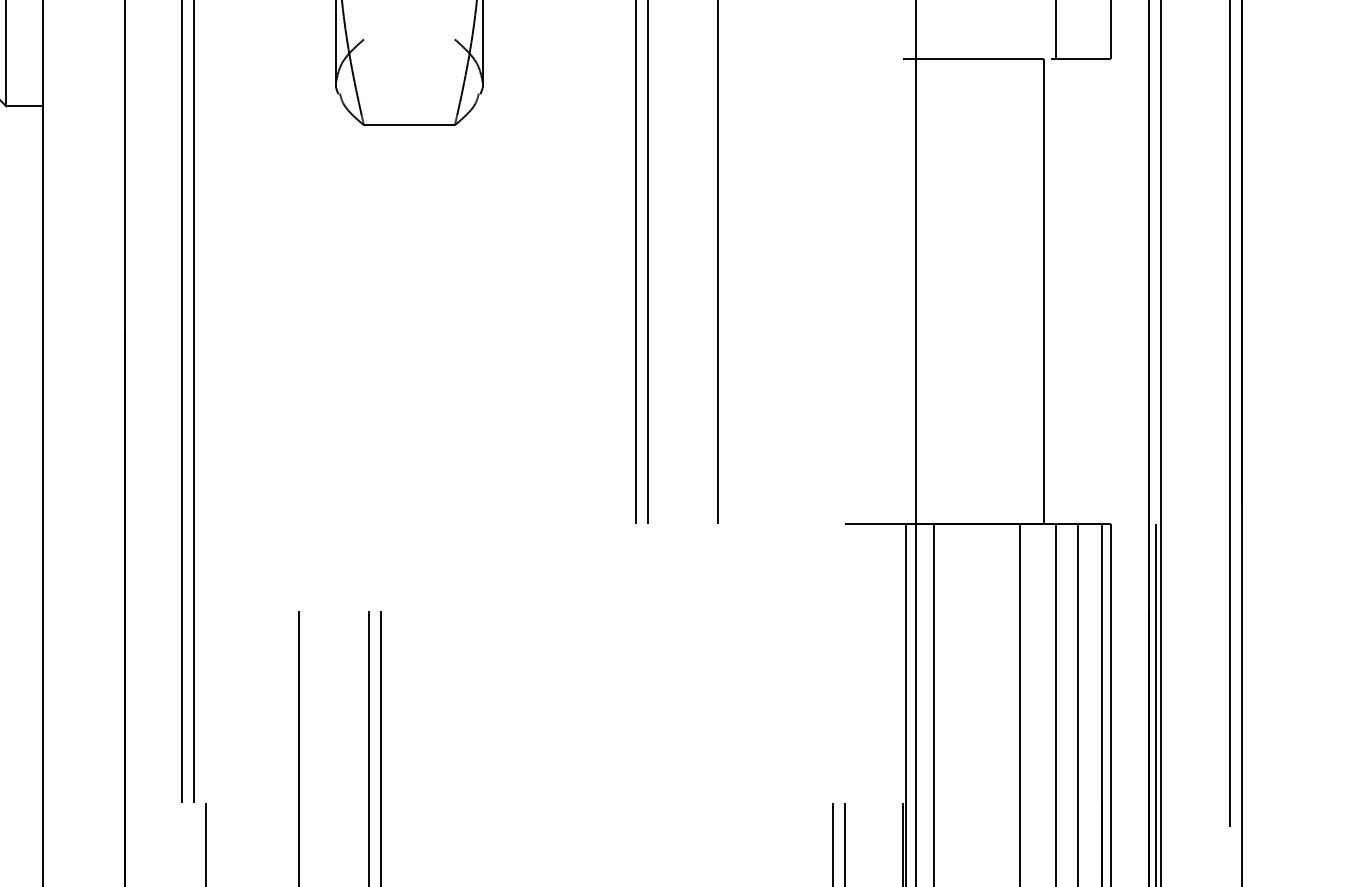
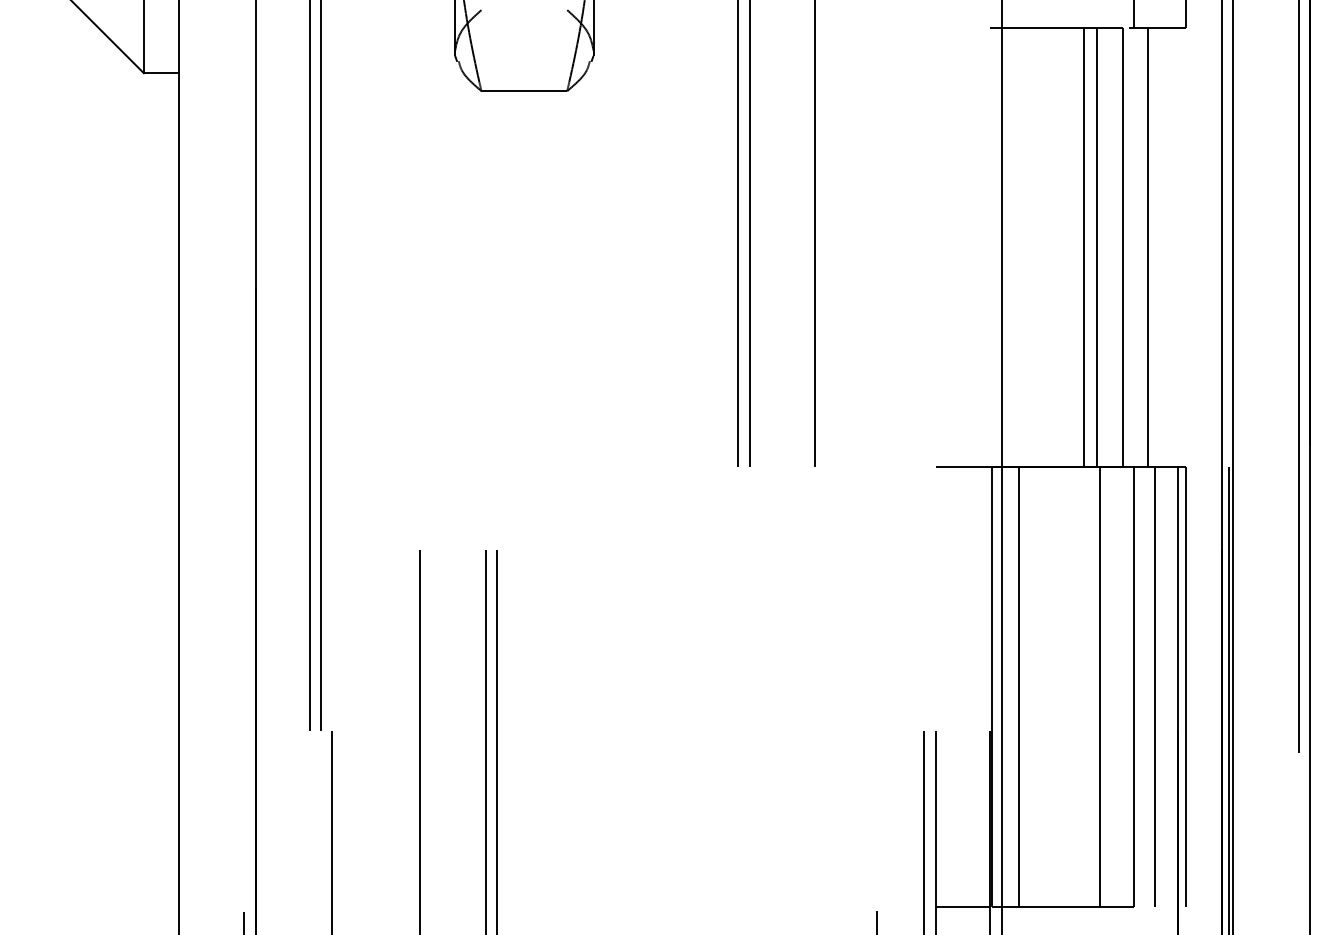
line: (1003, 290) -> (1084, 247), added
line: (1015, 290) -> (1096, 247), added
line: (1070, 290) -> (1148, 247), added

